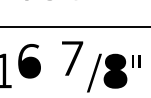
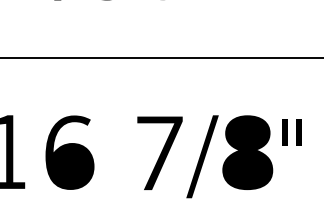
part: (72, 58) -> (159, 153), moved
part: (29, 61) -> (69, 153), moved

